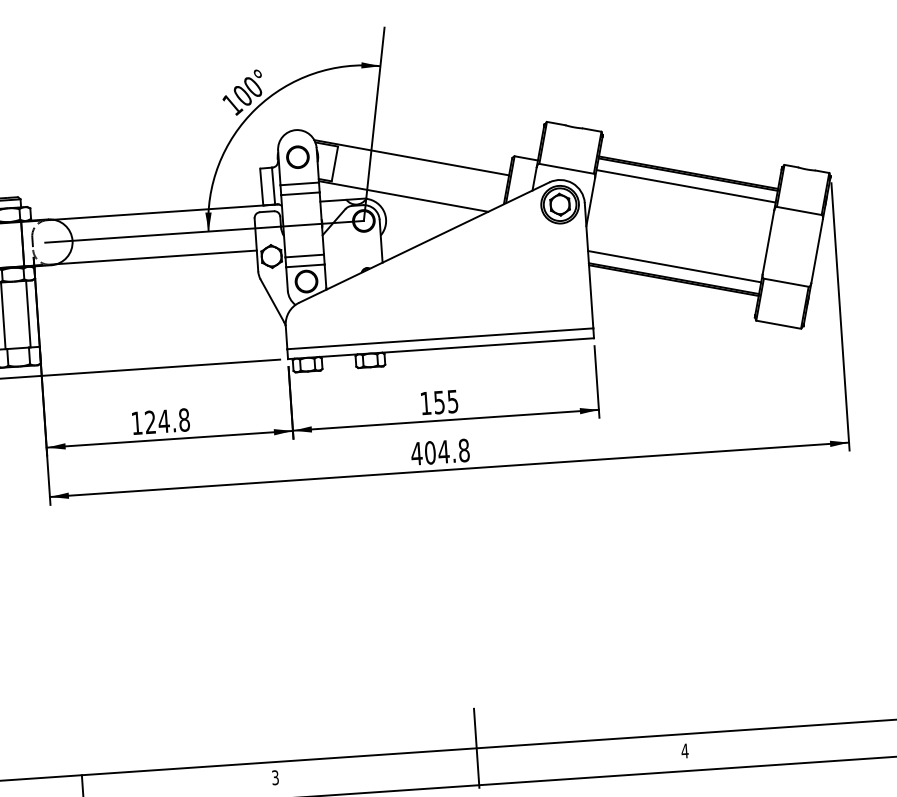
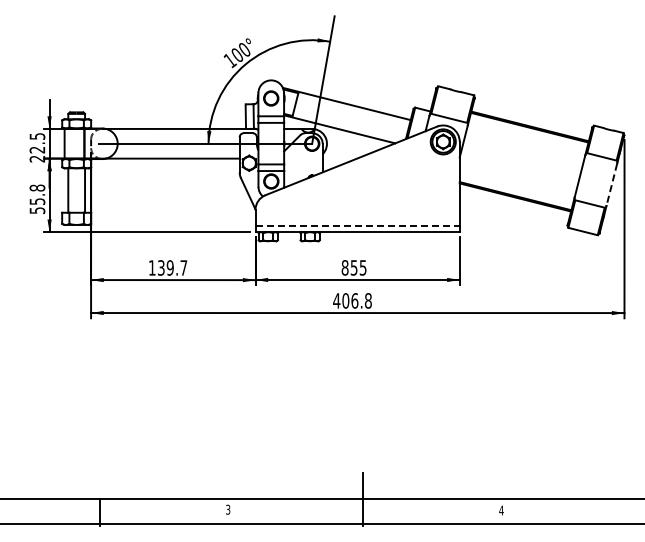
line: (685, 186) -> (527, 135), removed
line: (816, 251) -> (611, 184), solid -> dashed
line: (674, 265) -> (516, 187), removed
line: (441, 338) -> (358, 225), solid -> dashed
text: (424, 402) -> (344, 267), 155 -> 855
text: (167, 420) -> (172, 267), 124.8 -> 139.7
text: (443, 451) -> (354, 300), 404.8 -> 406.8

